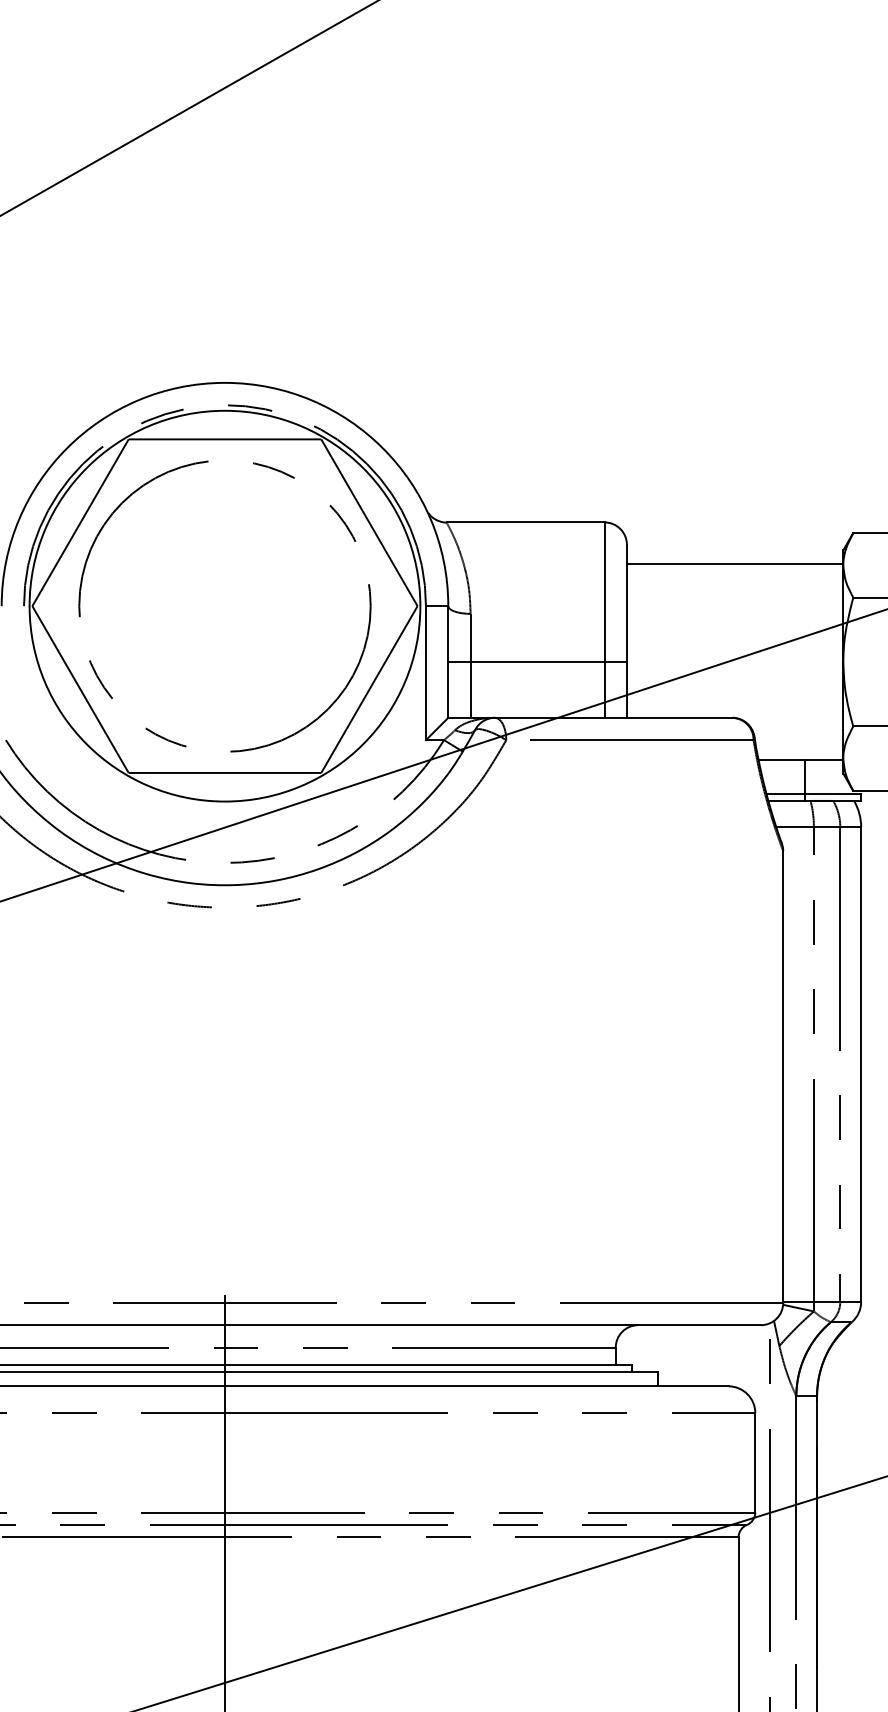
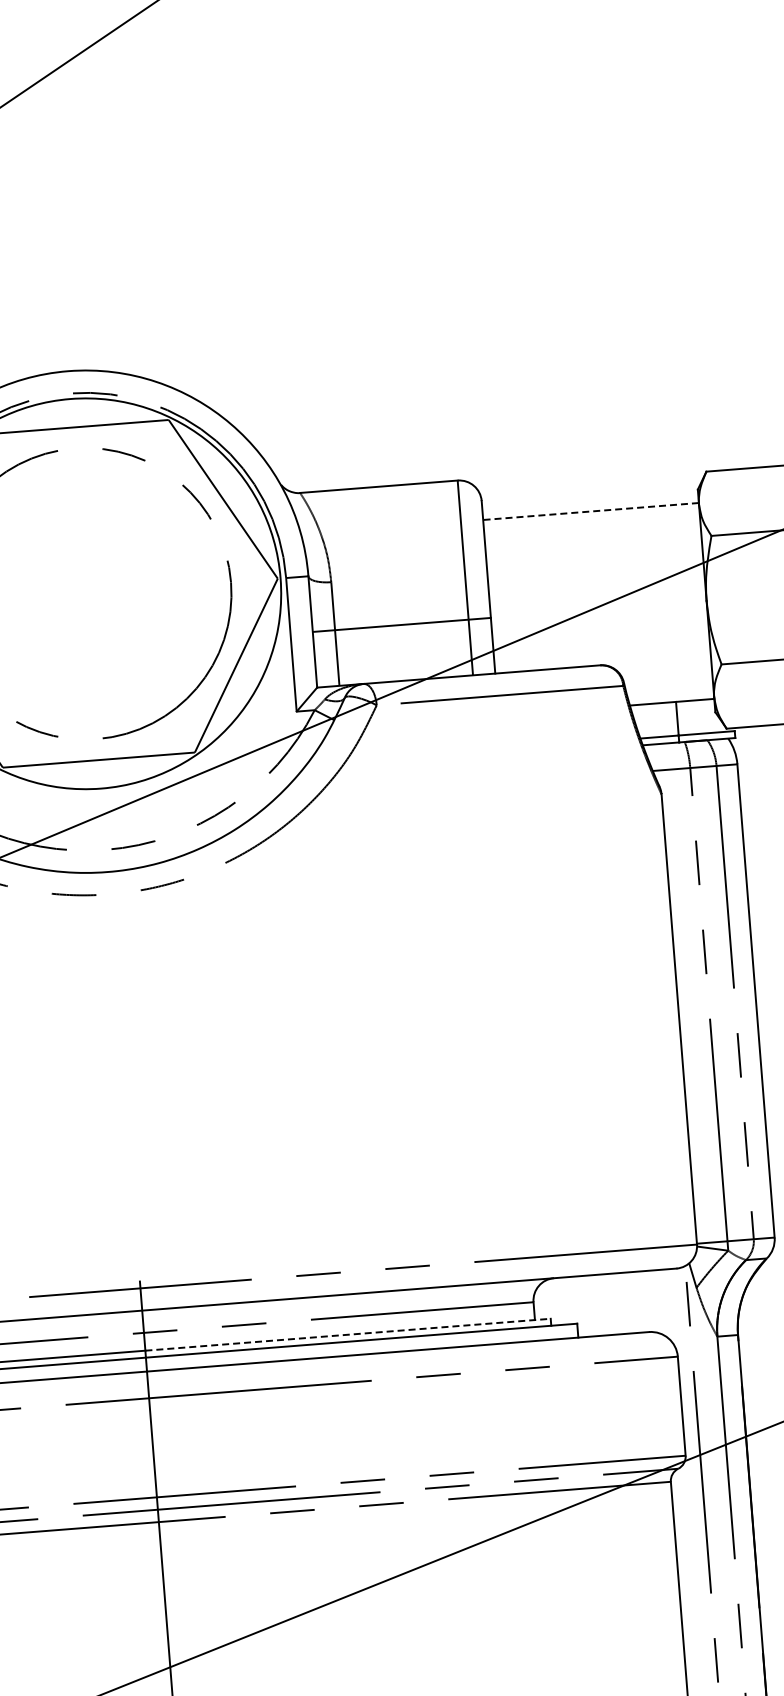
line: (734, 563) -> (590, 511), solid -> dashed
line: (428, 1365) -> (348, 1334), solid -> dashed

